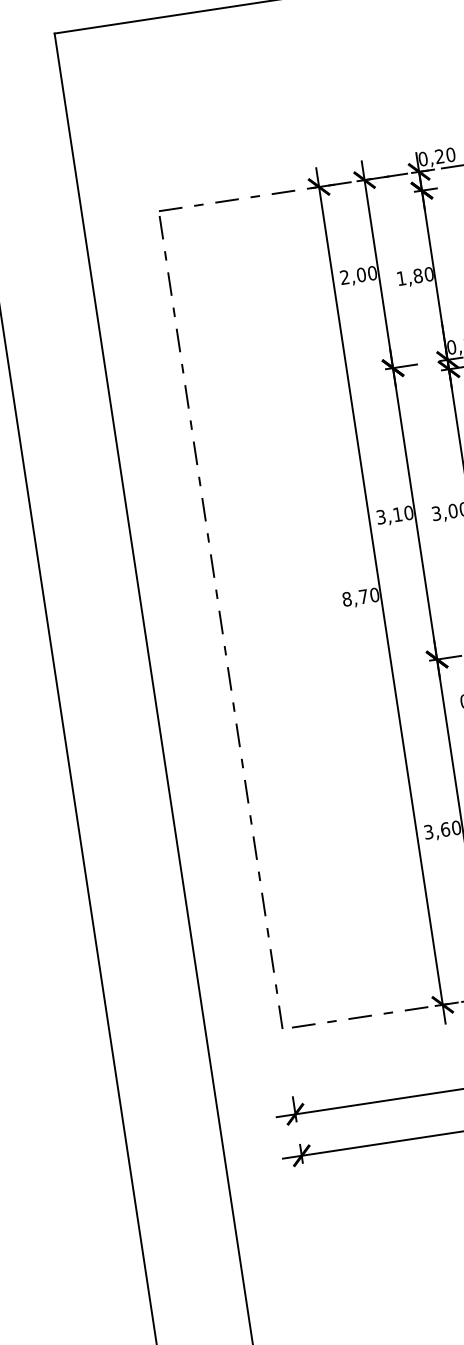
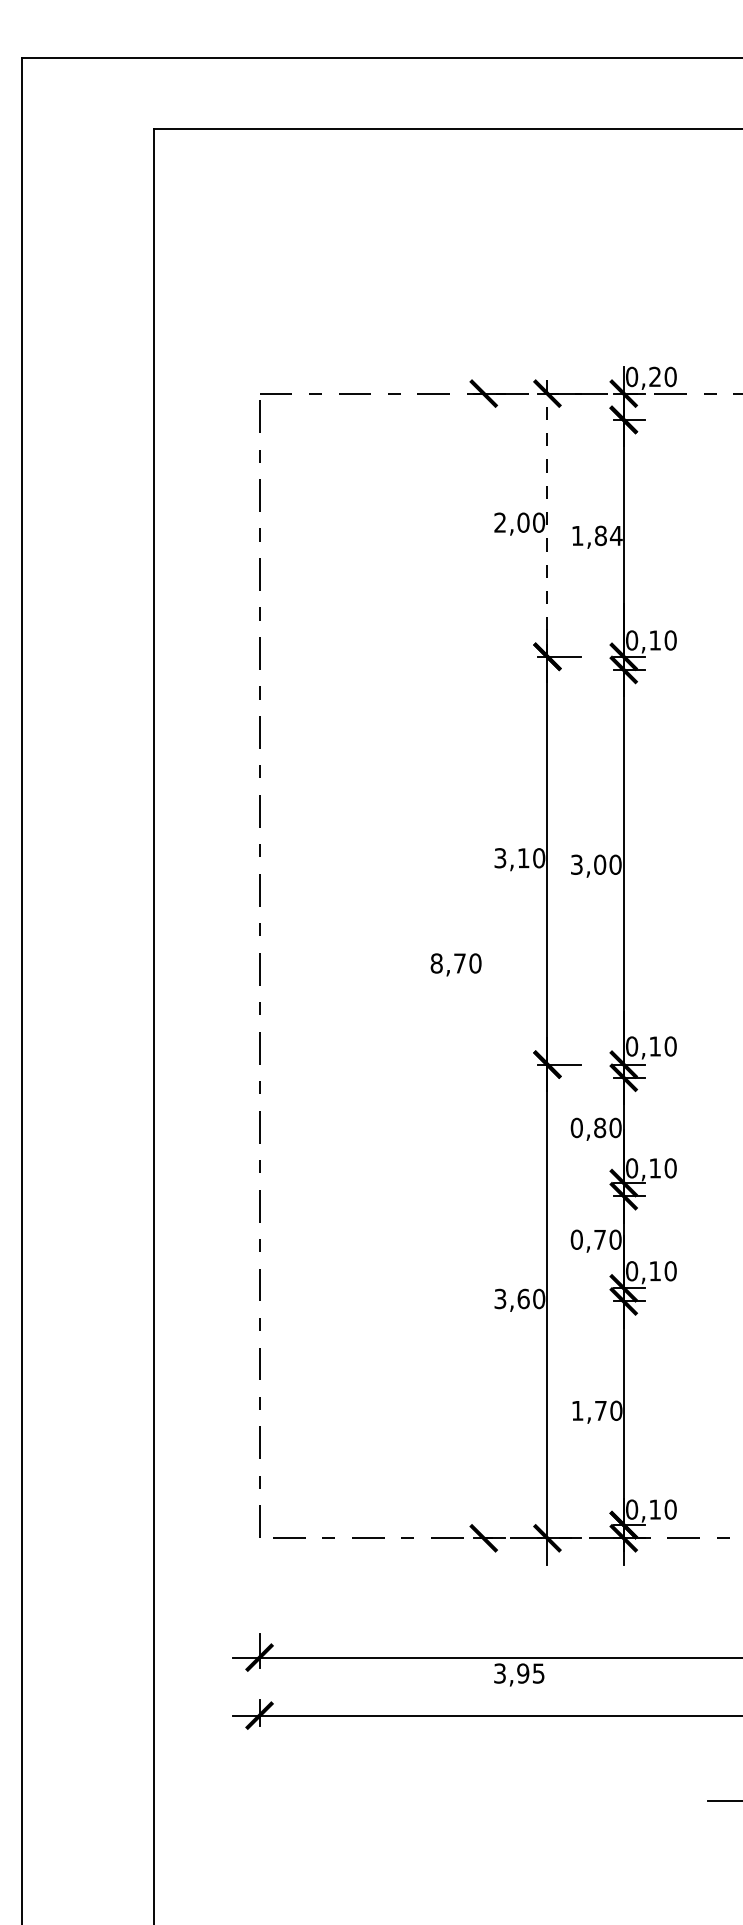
line: (378, 274) -> (547, 525), solid -> dashed
text: (428, 274) -> (615, 535), 1,80 -> 1,84
line: (380, 595) -> (483, 965), removed

